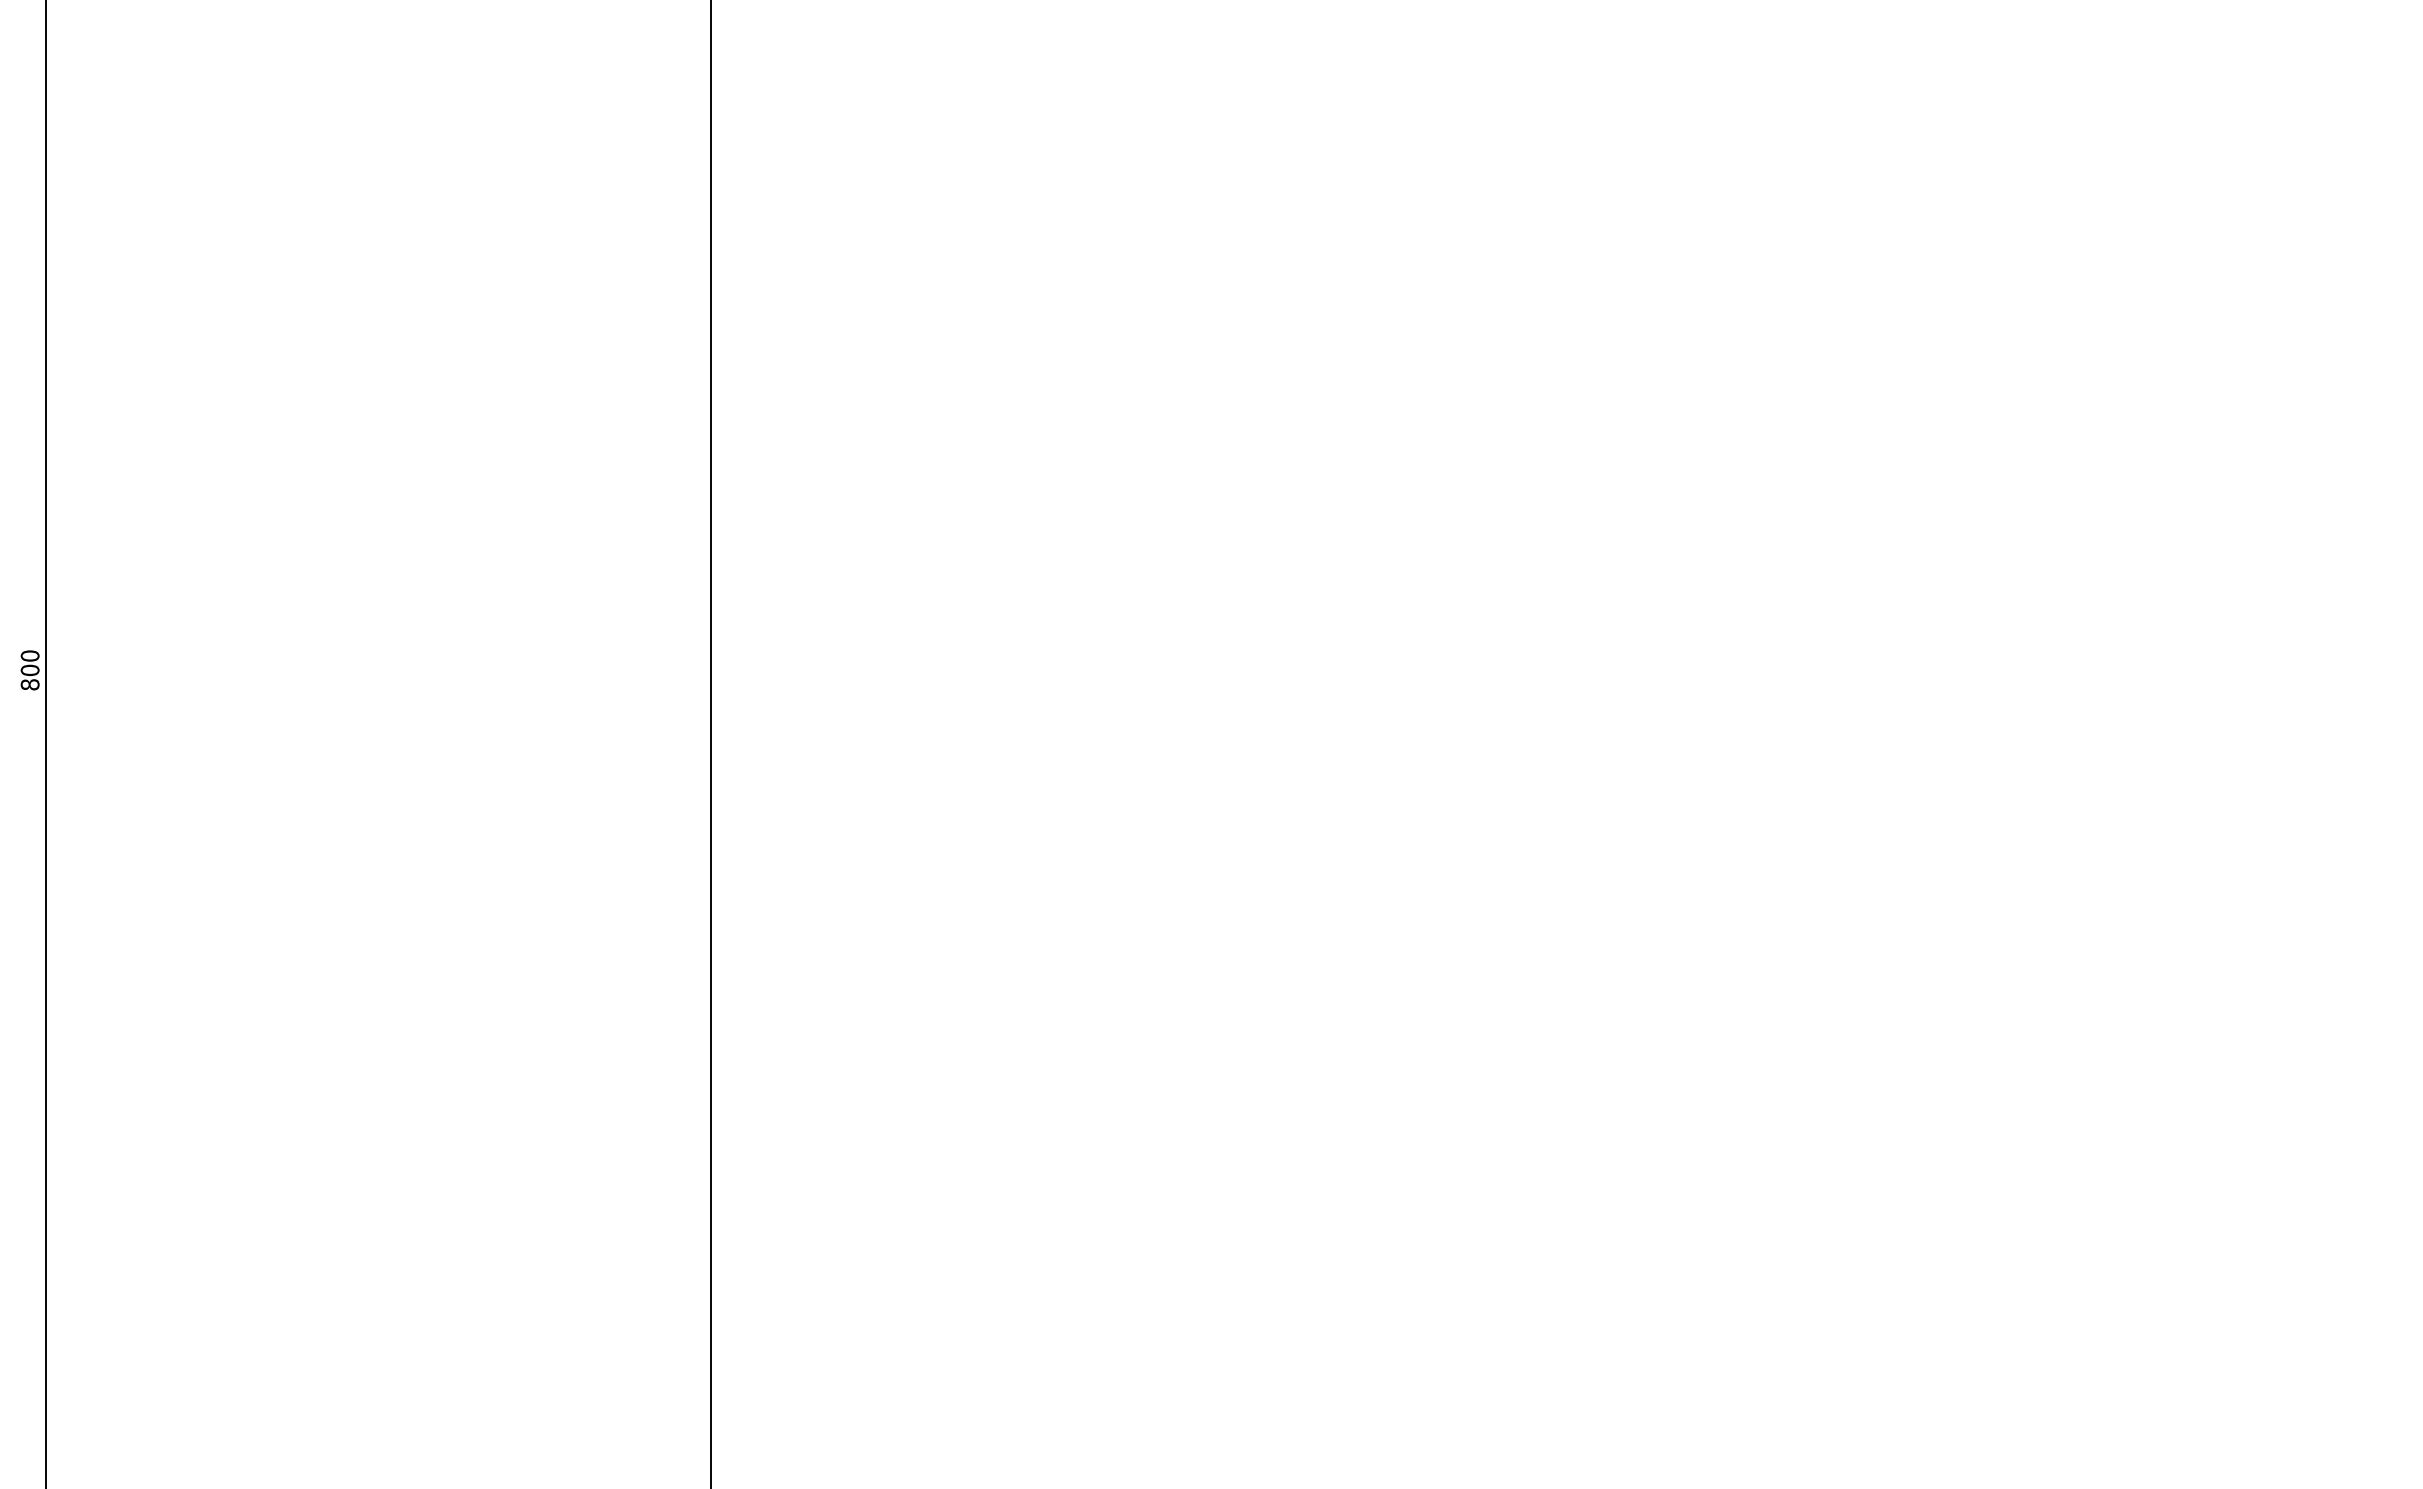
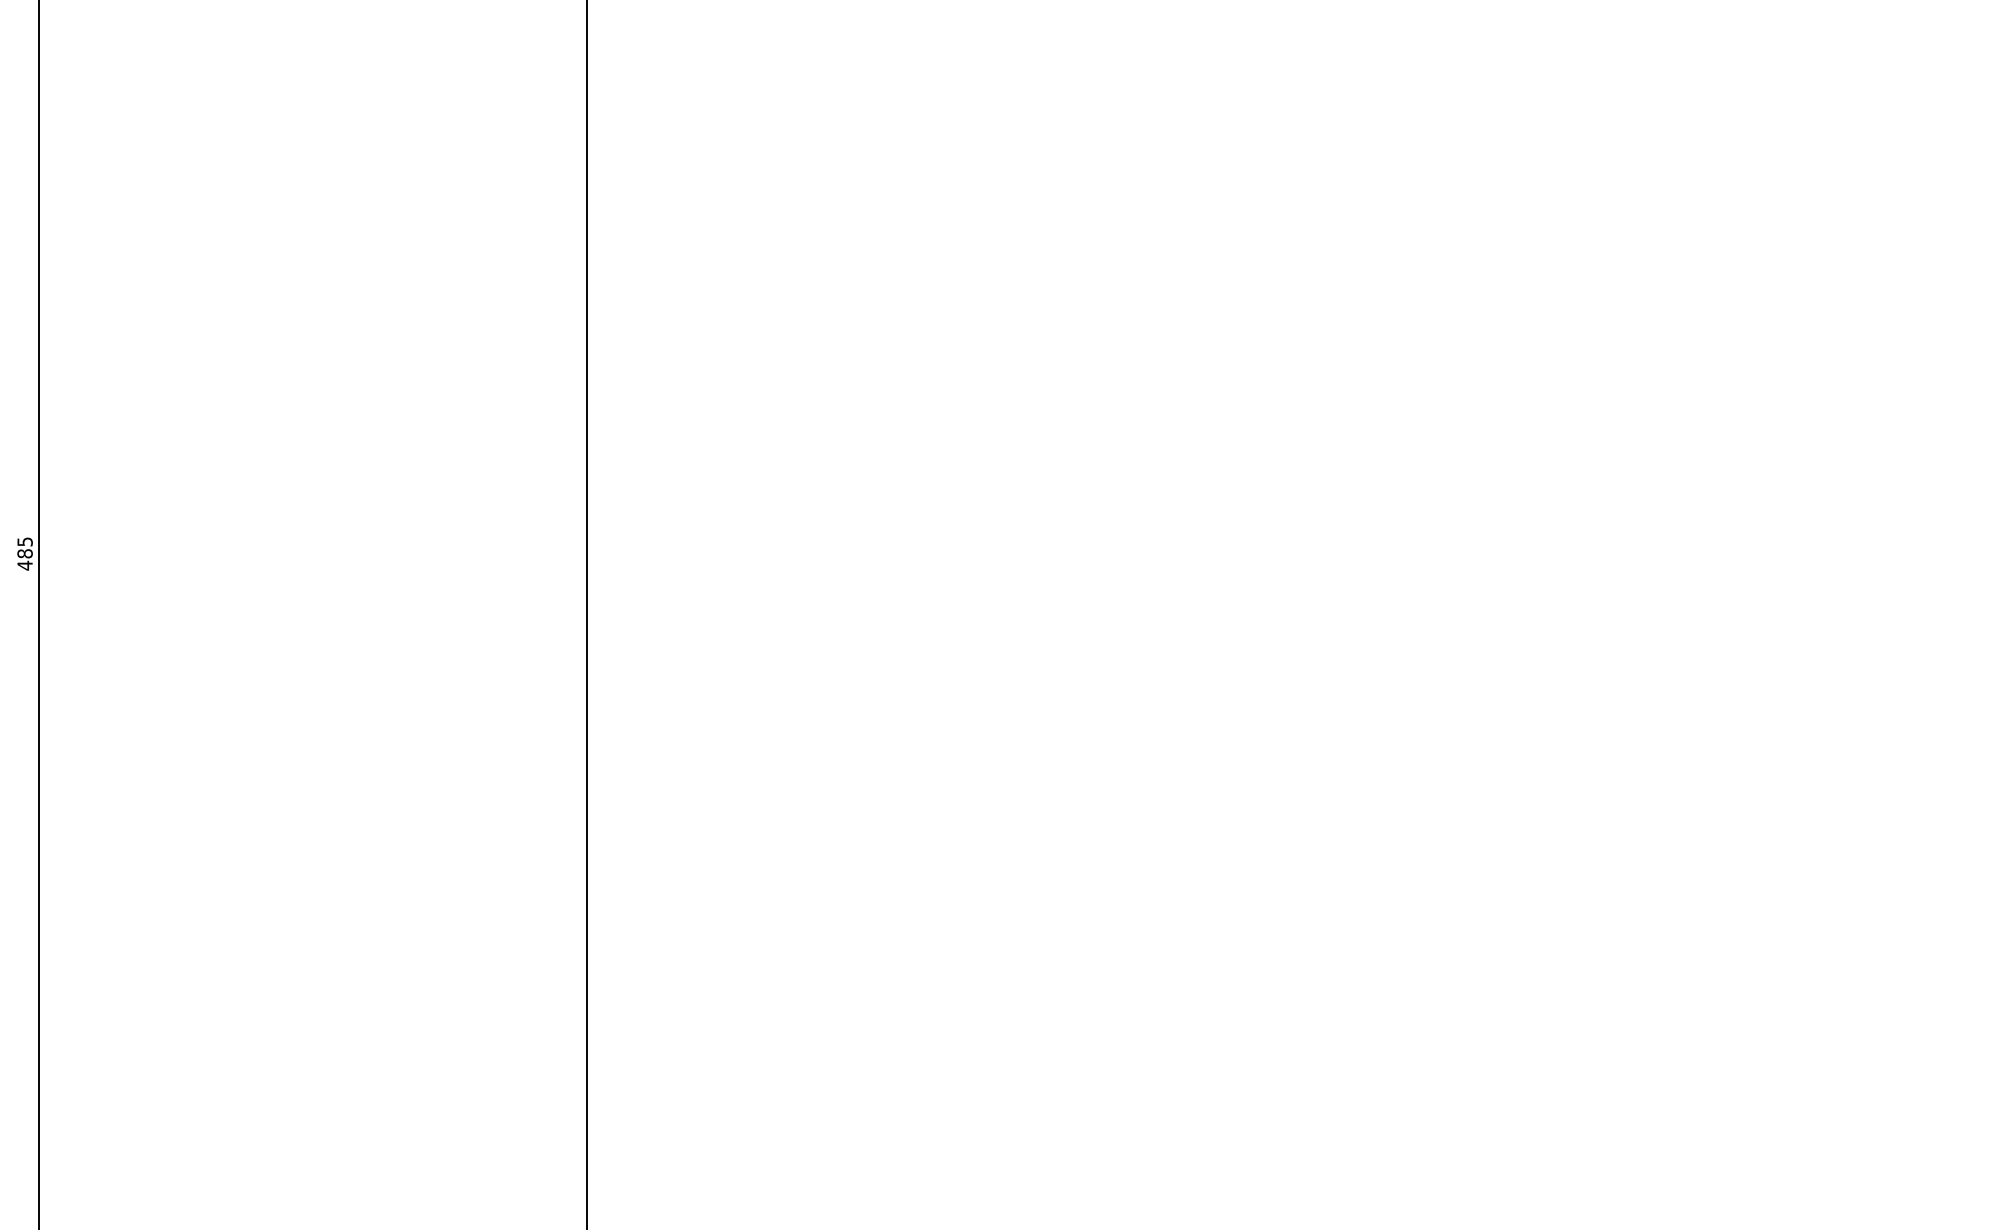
text: (29, 670) -> (24, 553), 800 -> 485

